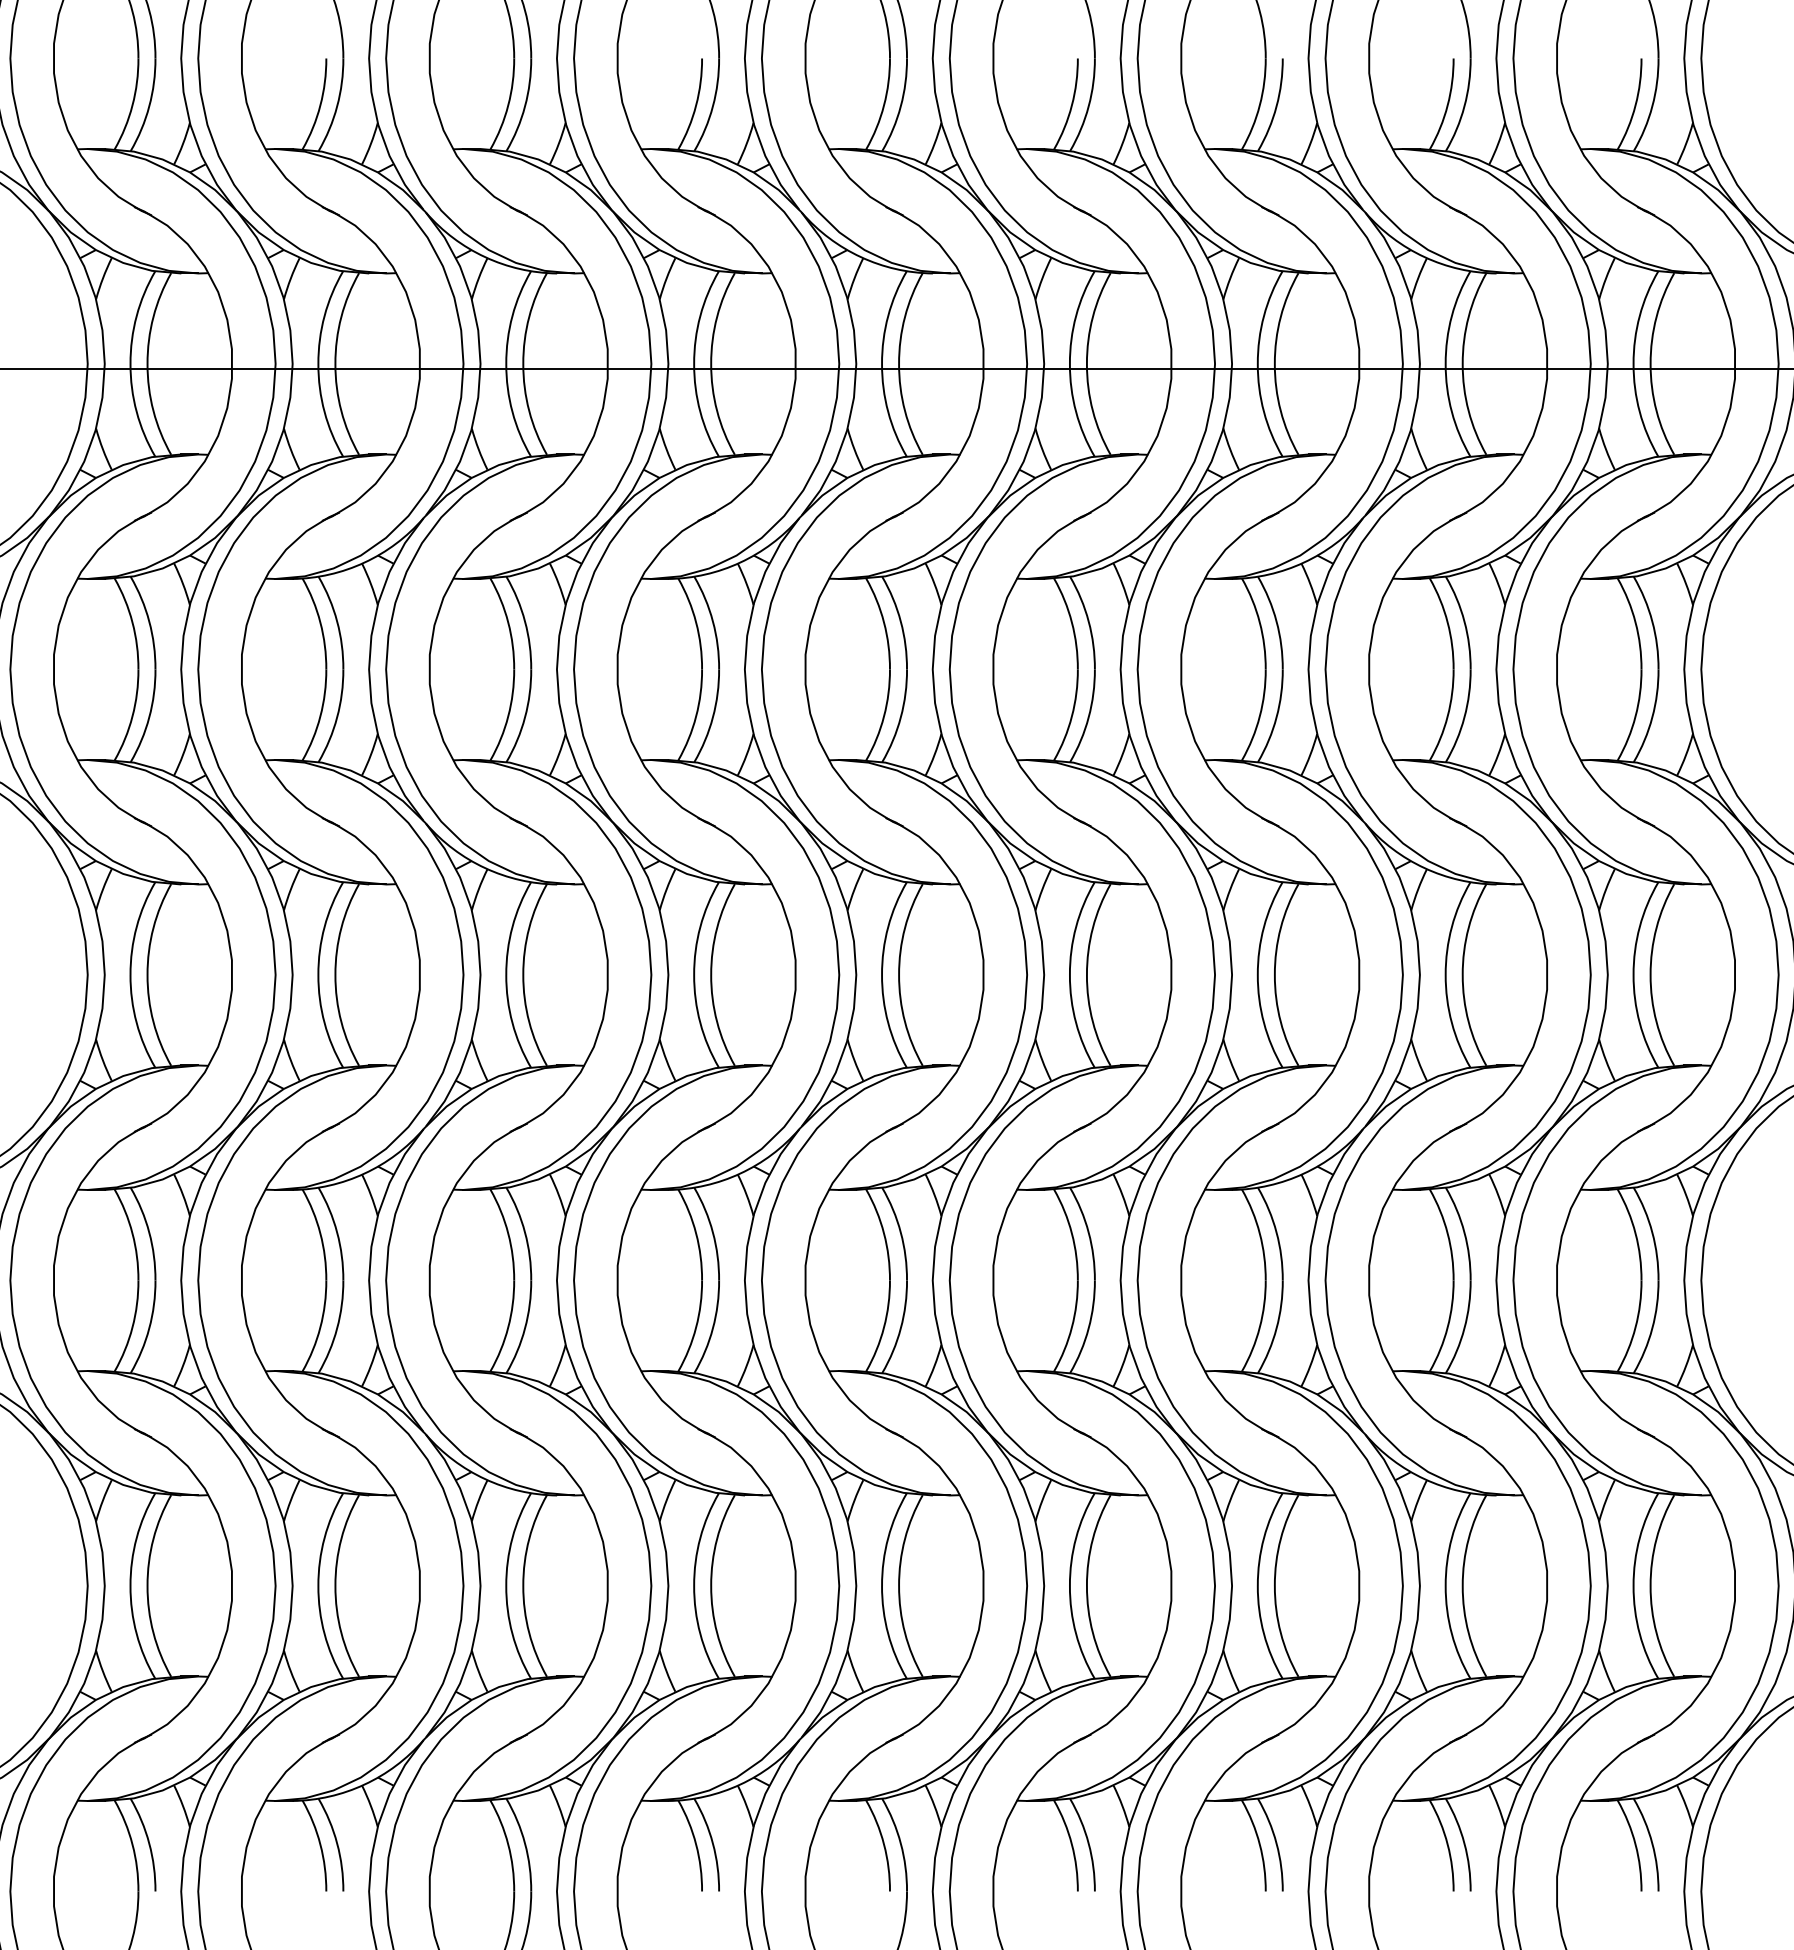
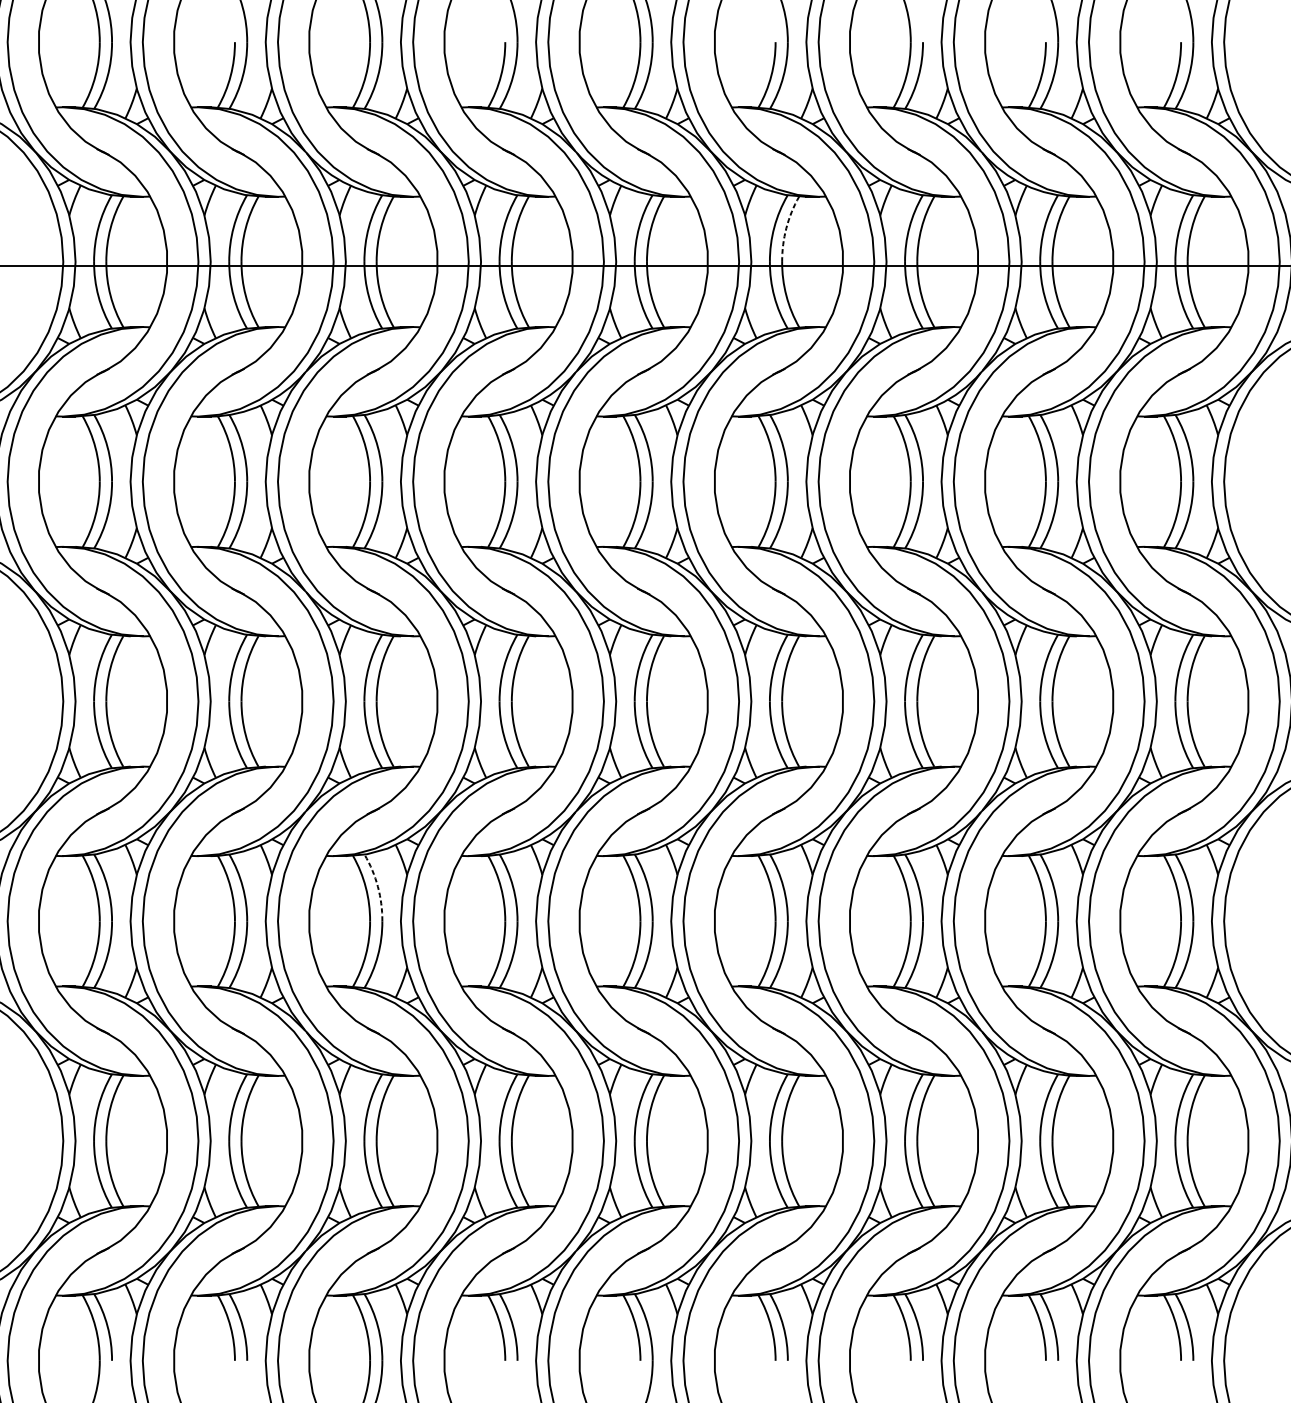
arc: (1092, 317) -> (786, 228), solid -> dashed
arc: (525, 1232) -> (378, 886), solid -> dashed

